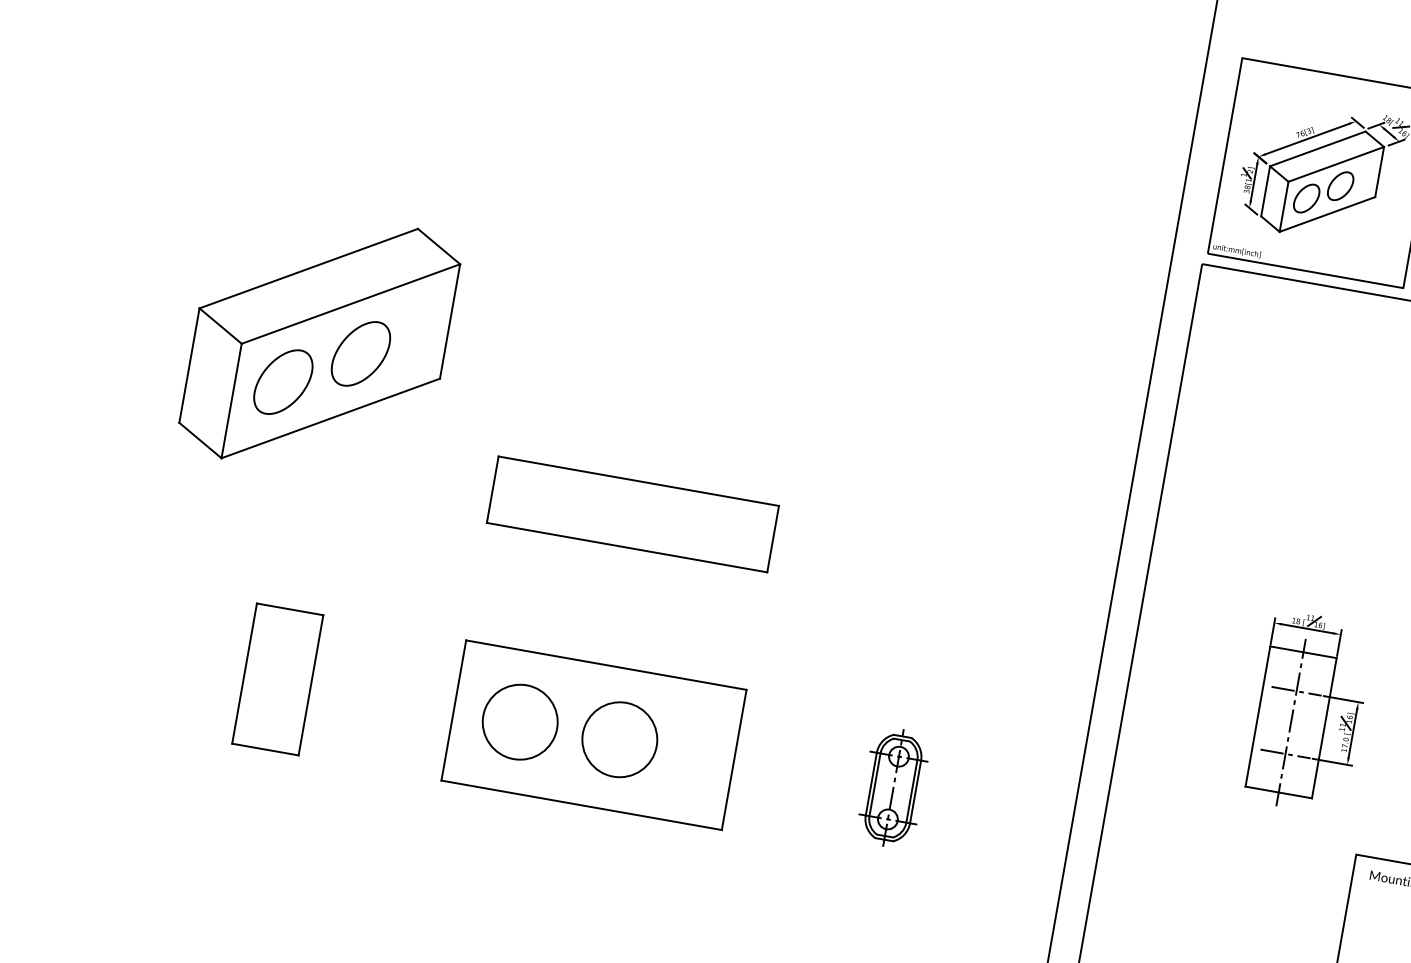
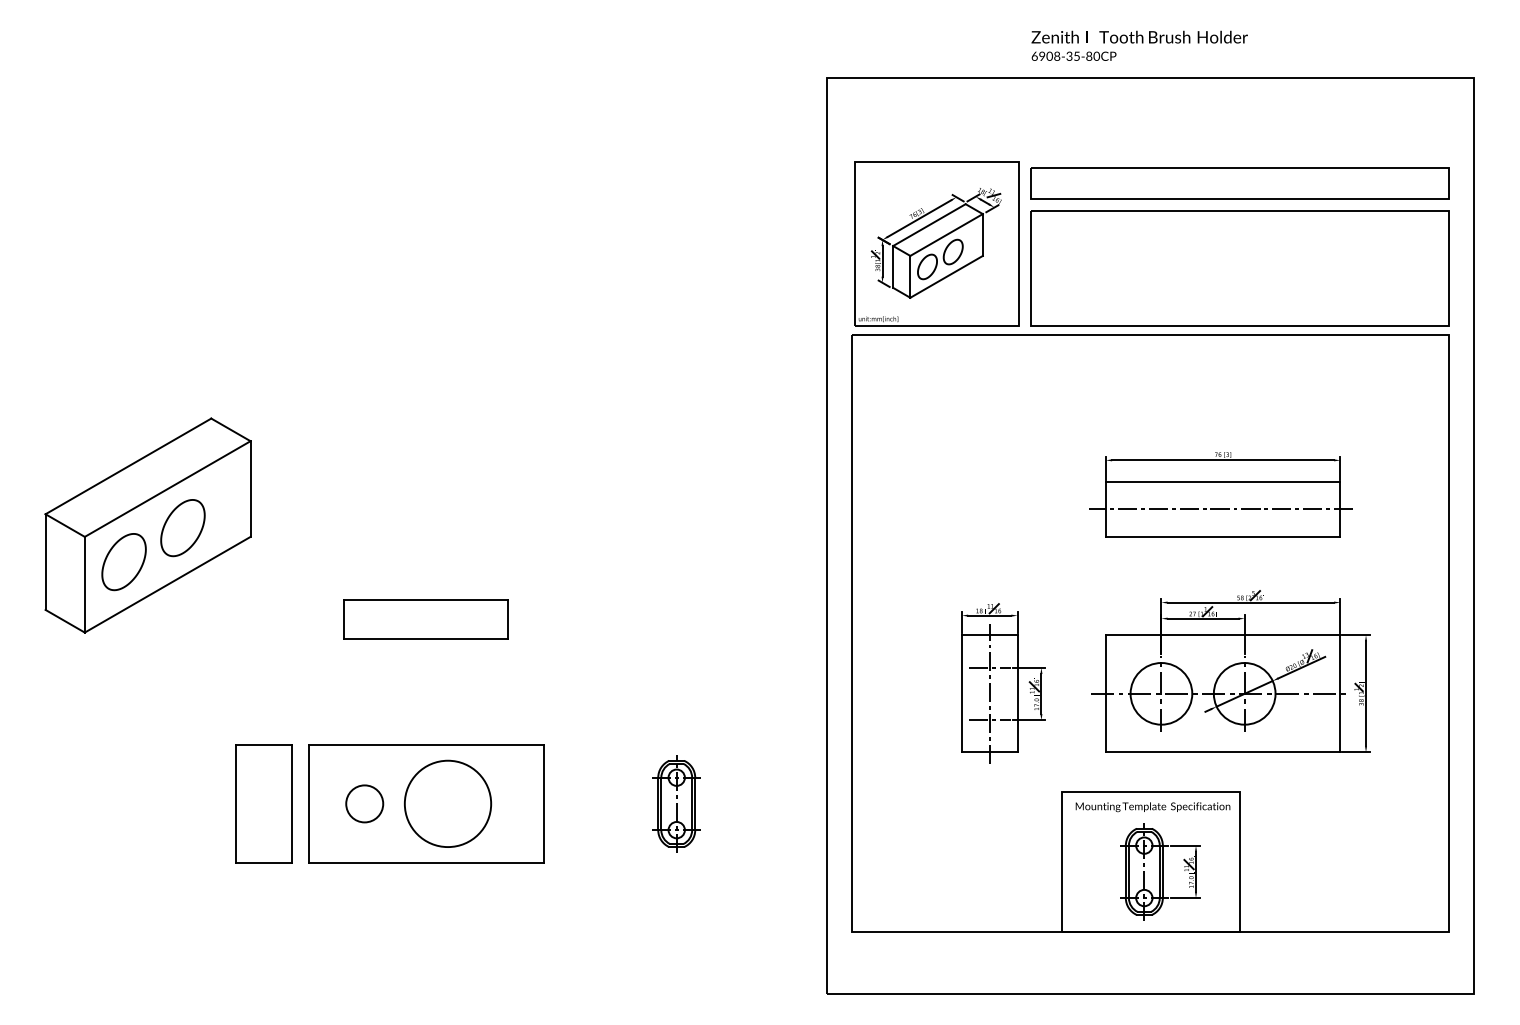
part: (633, 514) -> (426, 619), size x0.7
part: (277, 678) -> (263, 803), moved
circle: (520, 721) -> (364, 803), size x0.6
circle: (619, 739) -> (447, 803), size x1.4

